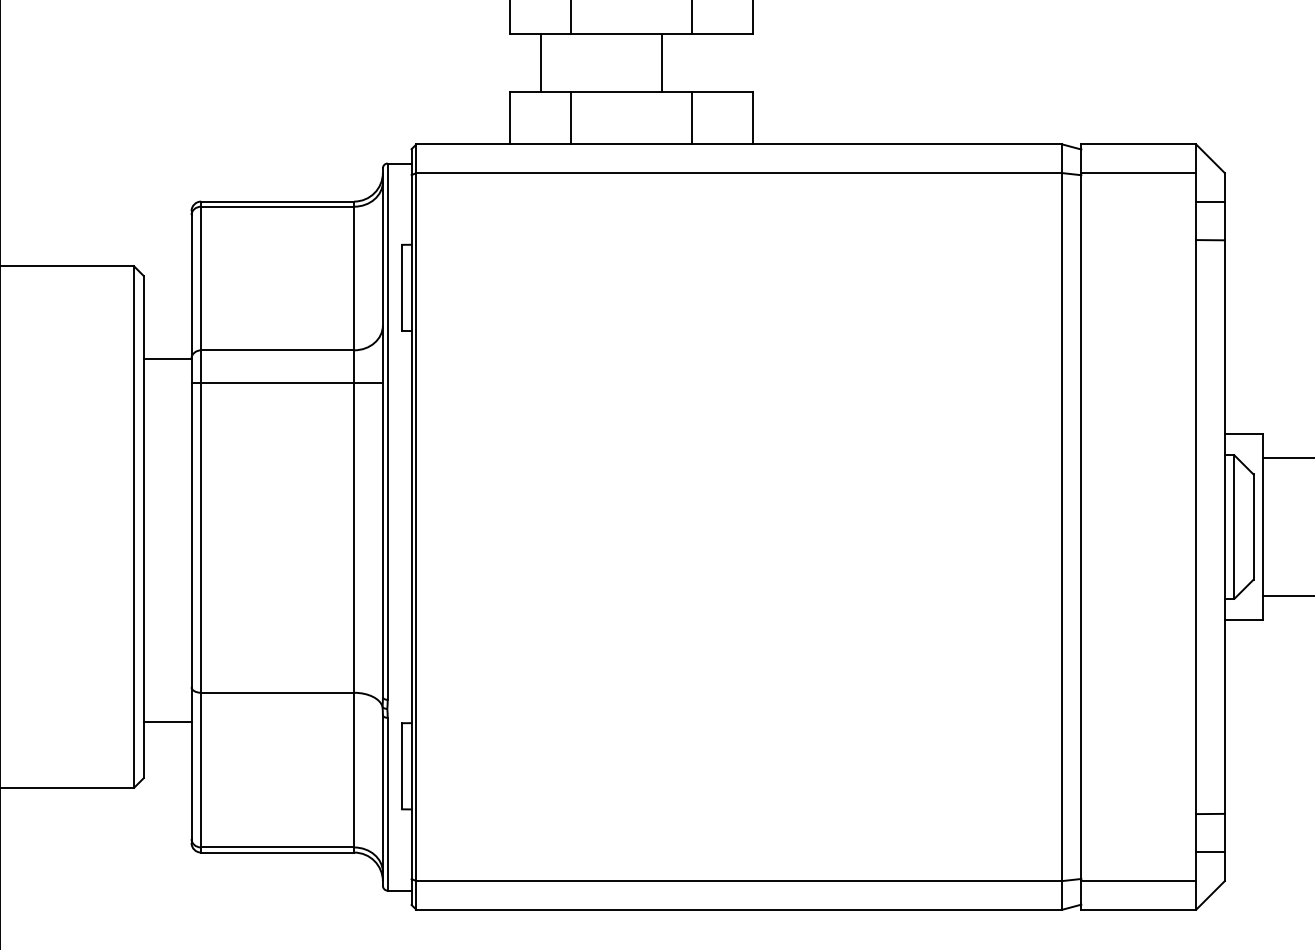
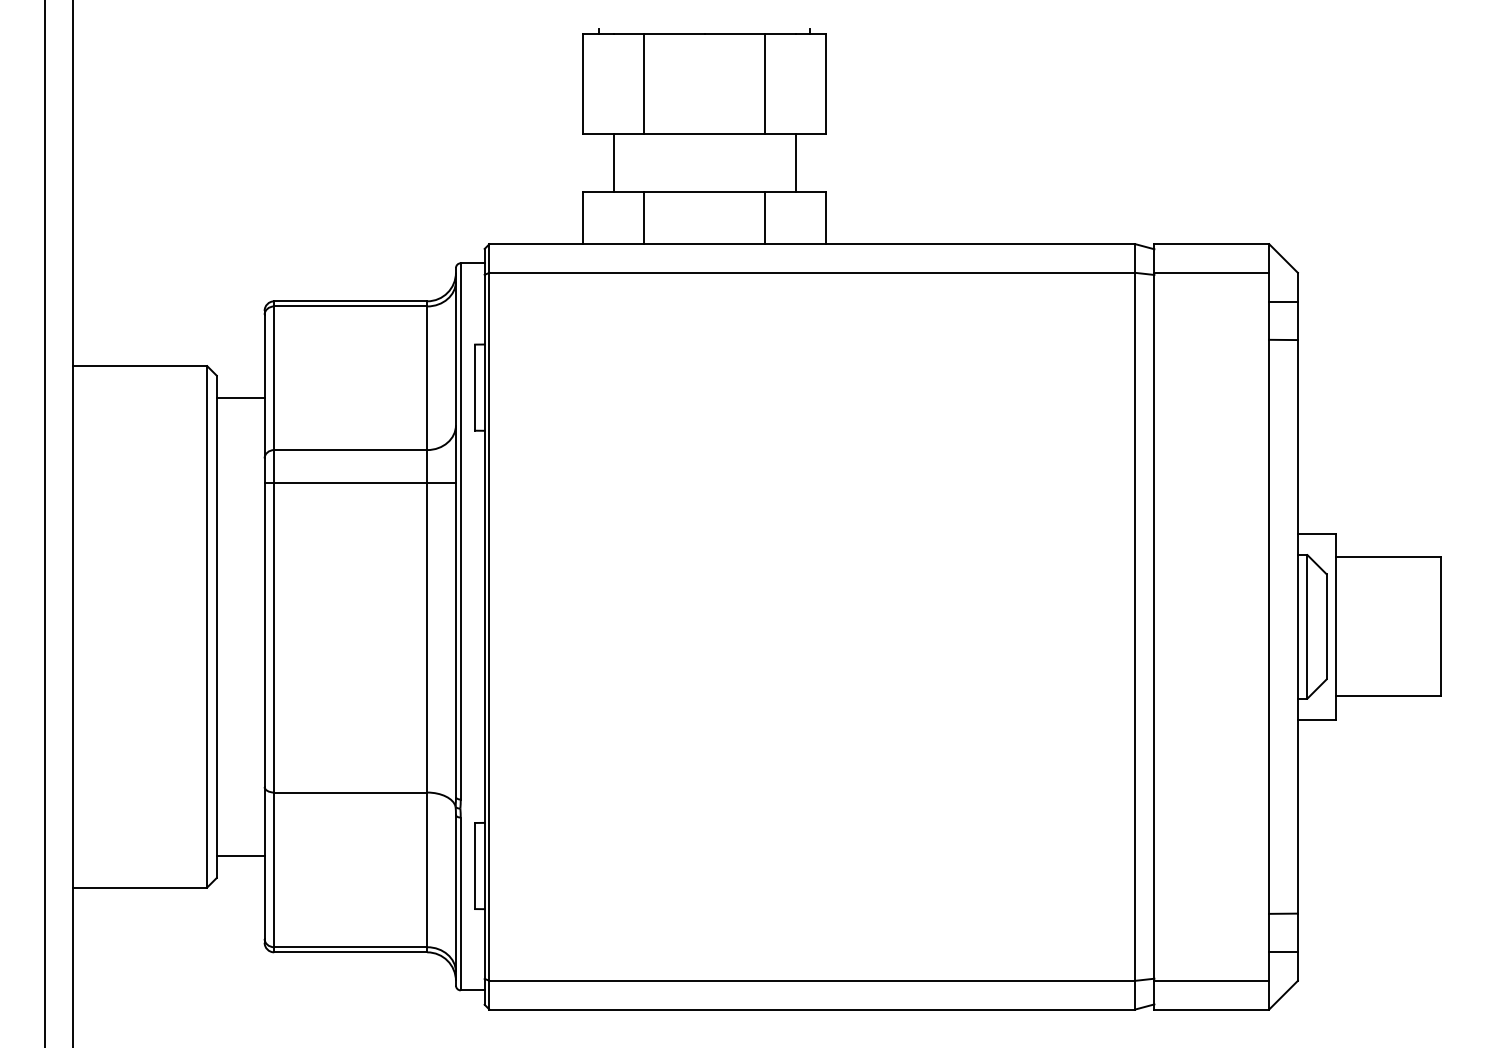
line: (661, 62) -> (795, 162), moved
line: (167, 359) -> (240, 398), moved
line: (167, 721) -> (240, 855), moved

